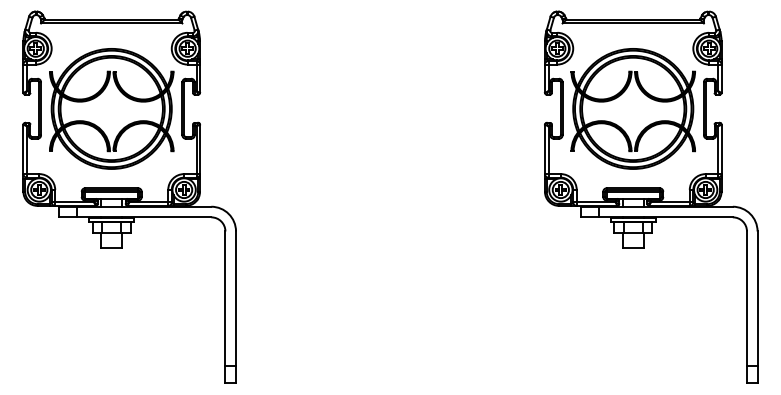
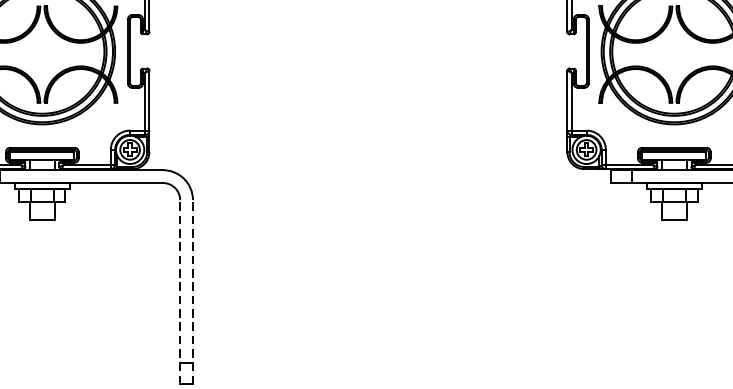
line: (225, 307) -> (180, 292), solid -> dashed
line: (236, 307) -> (193, 292), solid -> dashed

